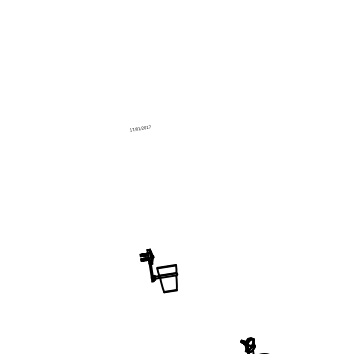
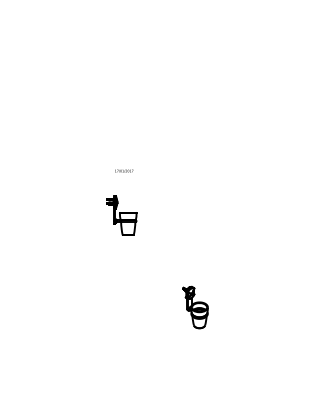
text: (140, 127) -> (124, 170), moved

